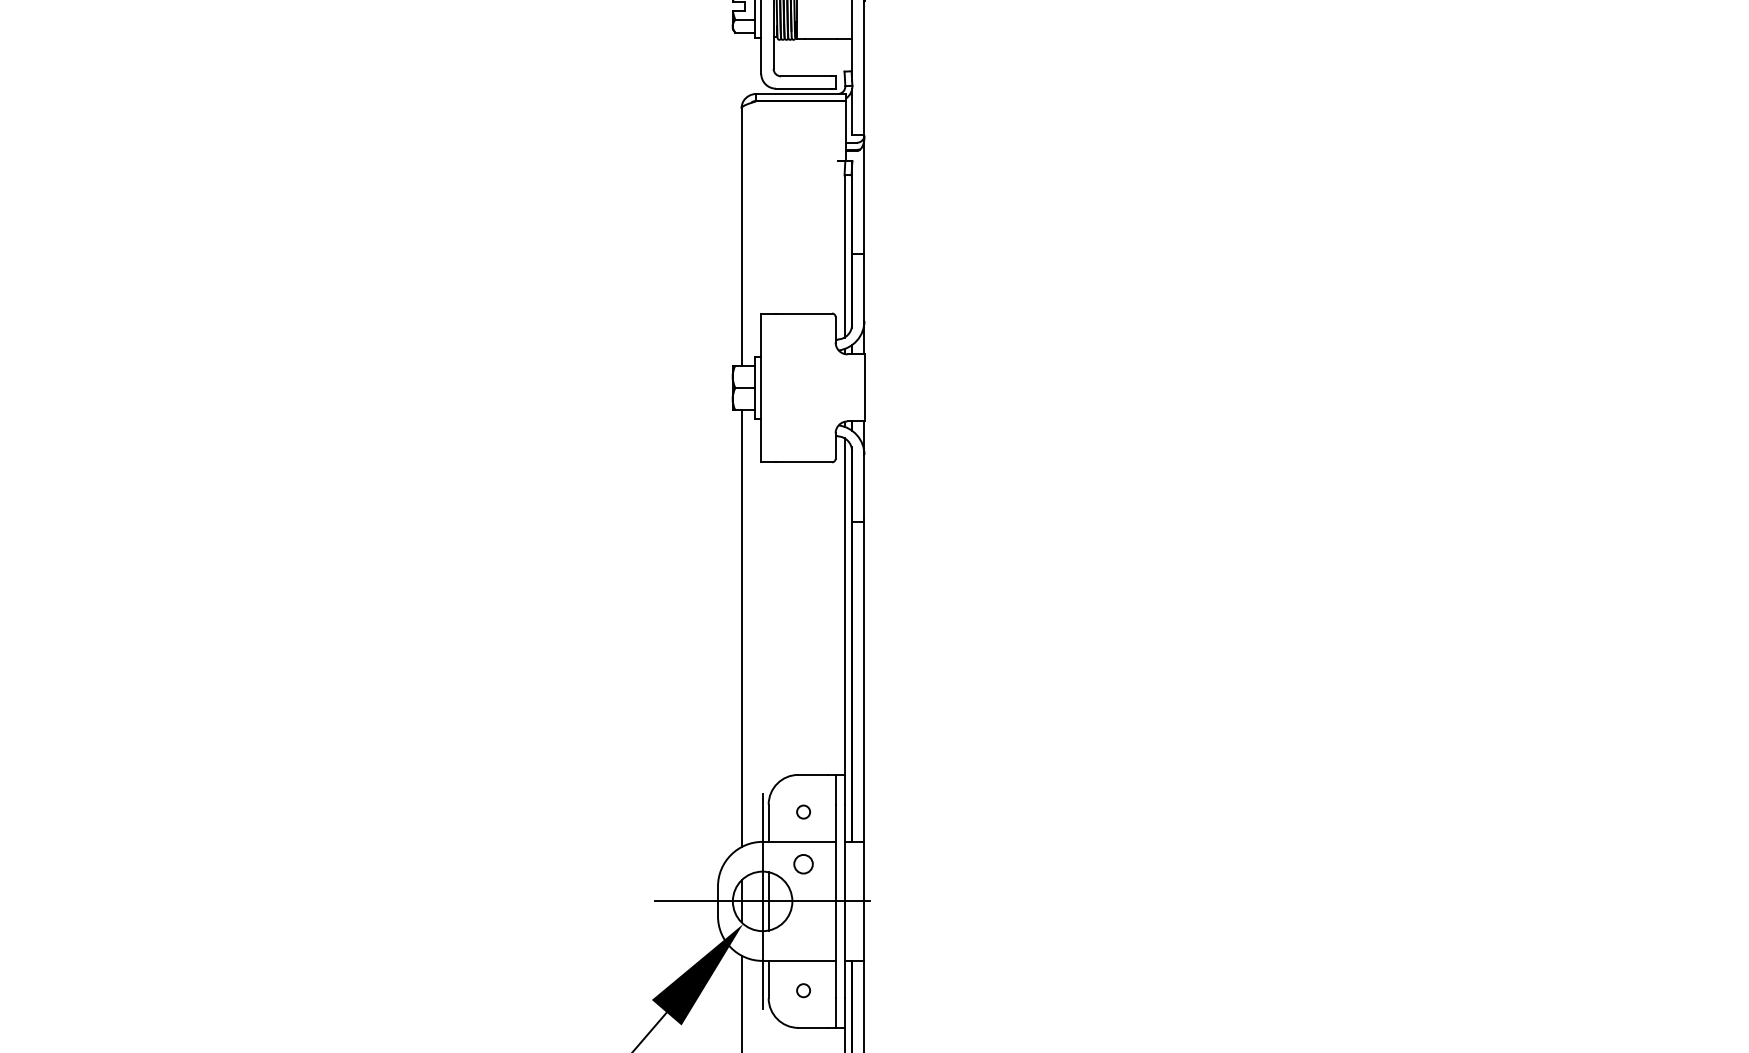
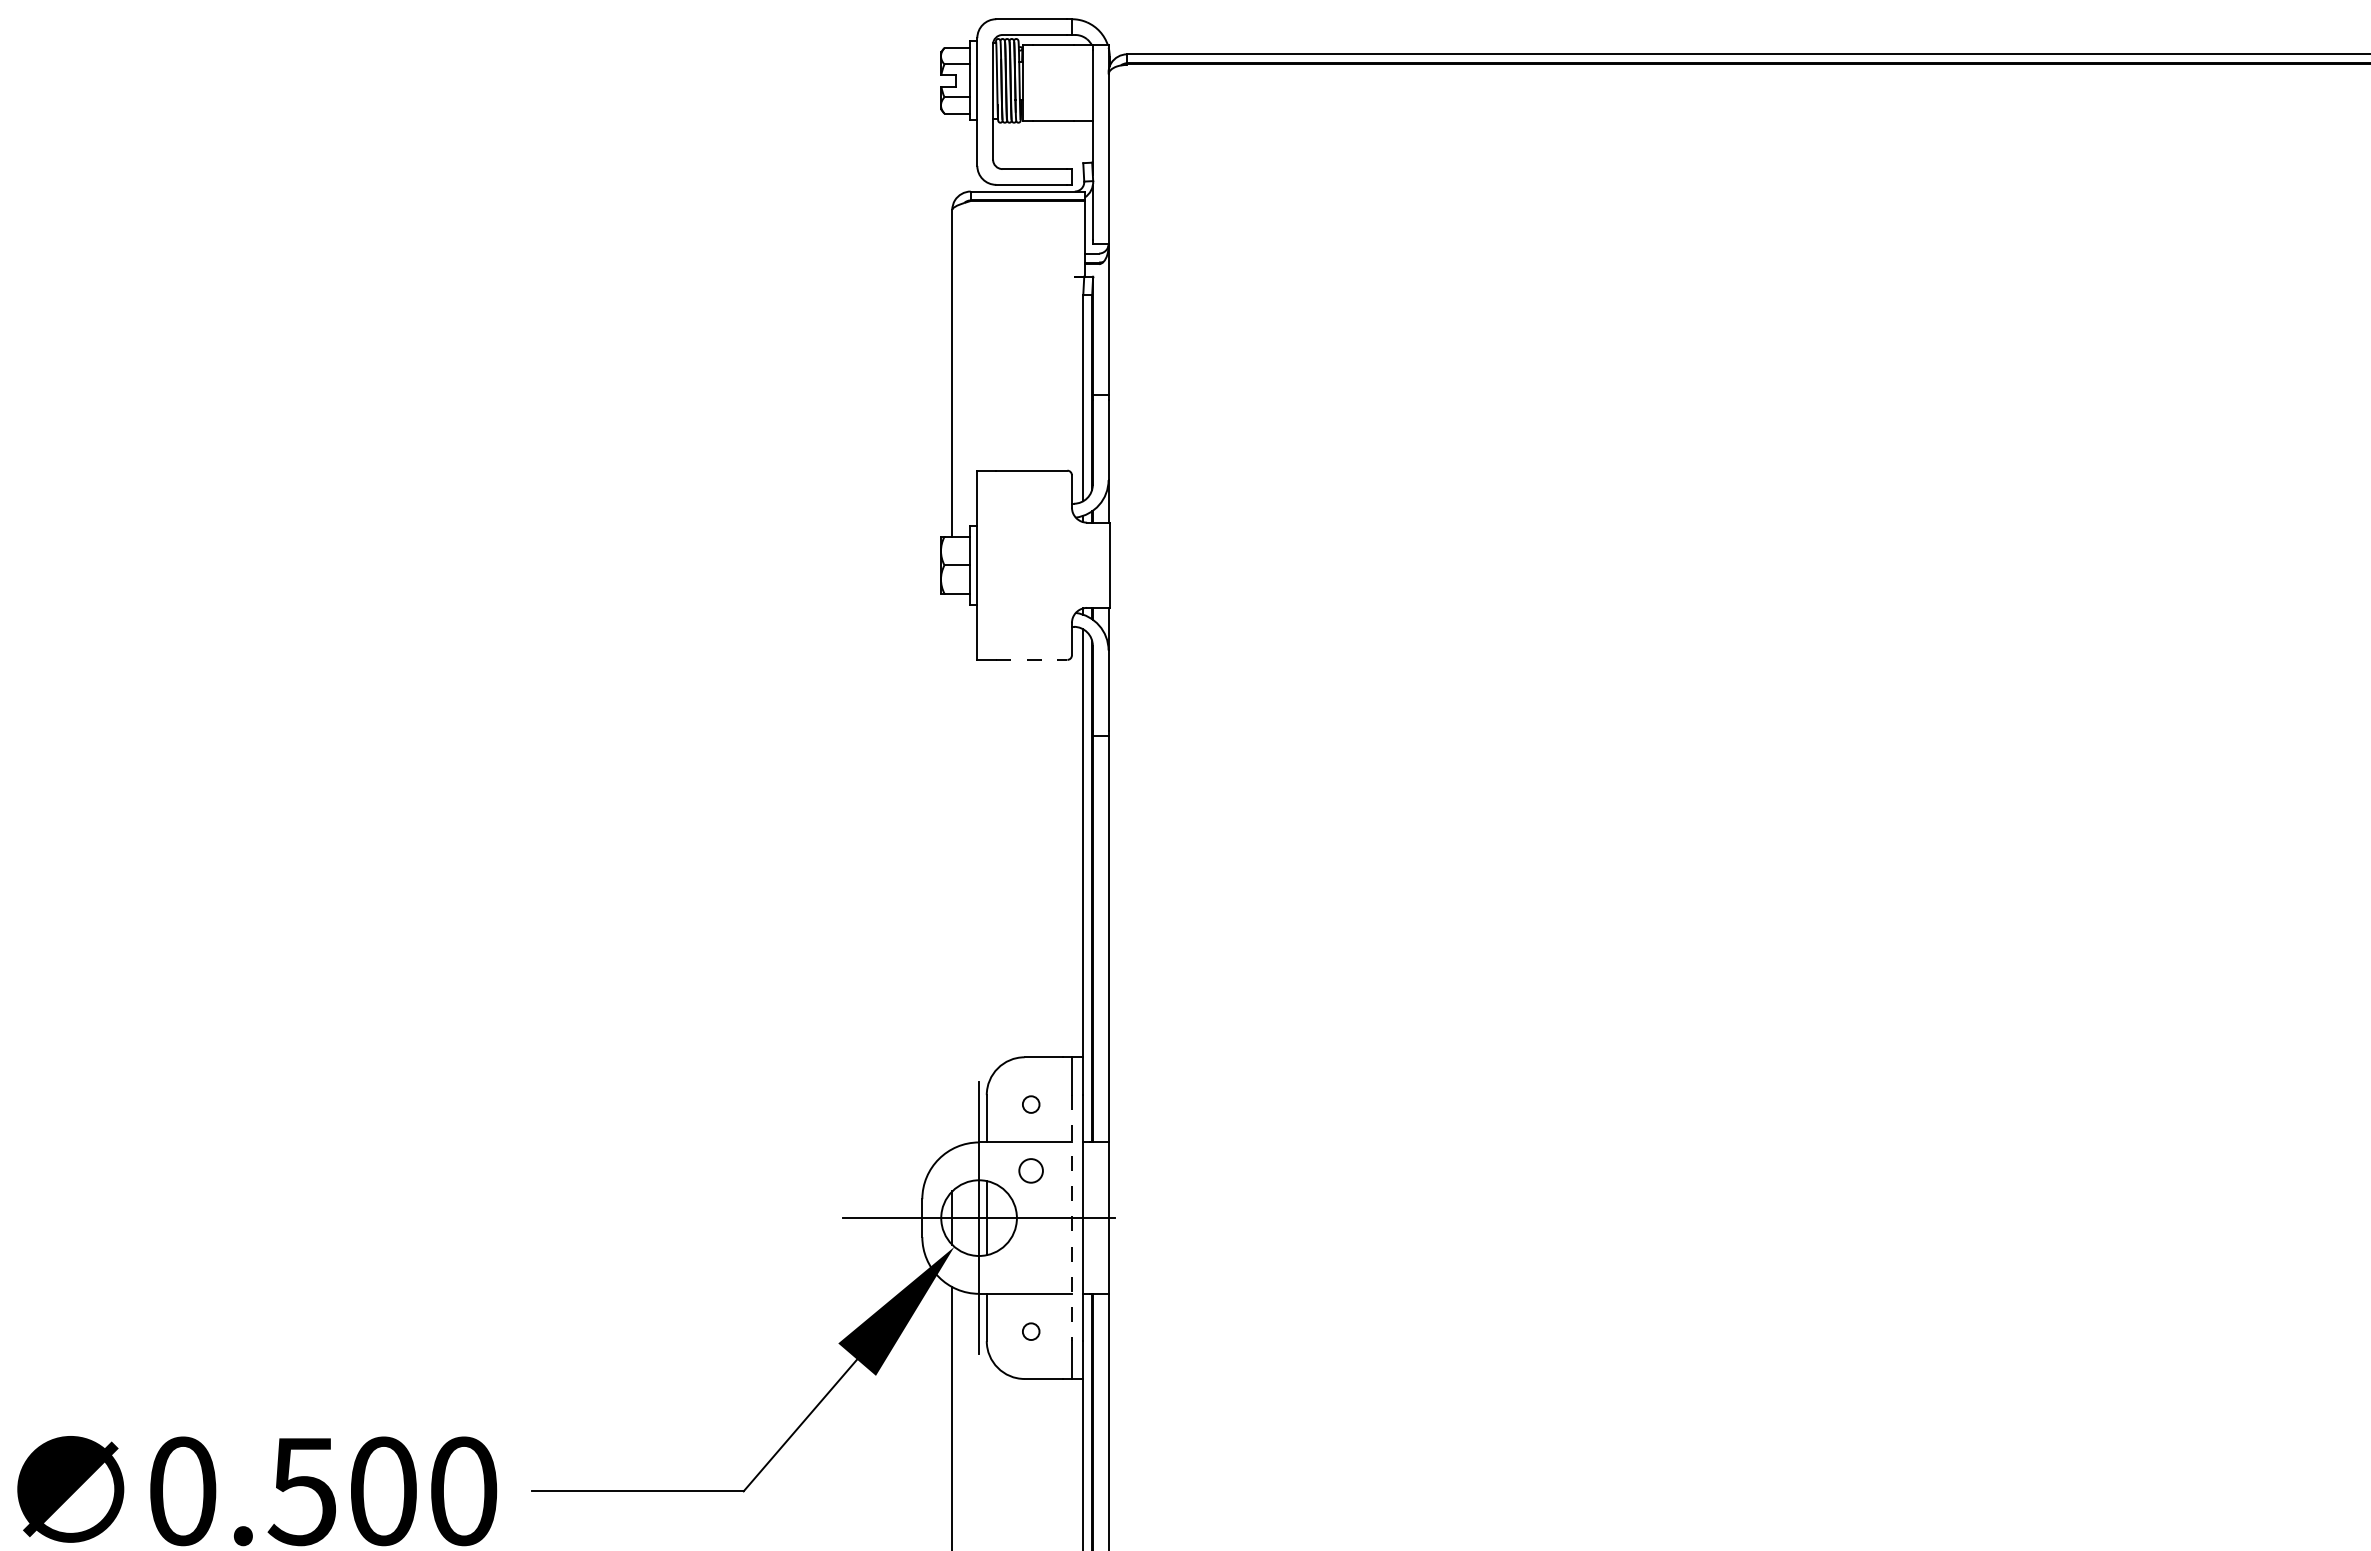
line: (803, 462) -> (1031, 659), solid -> dashed
line: (741, 628) -> (952, 871), removed
line: (836, 901) -> (1072, 1218), solid -> dashed

